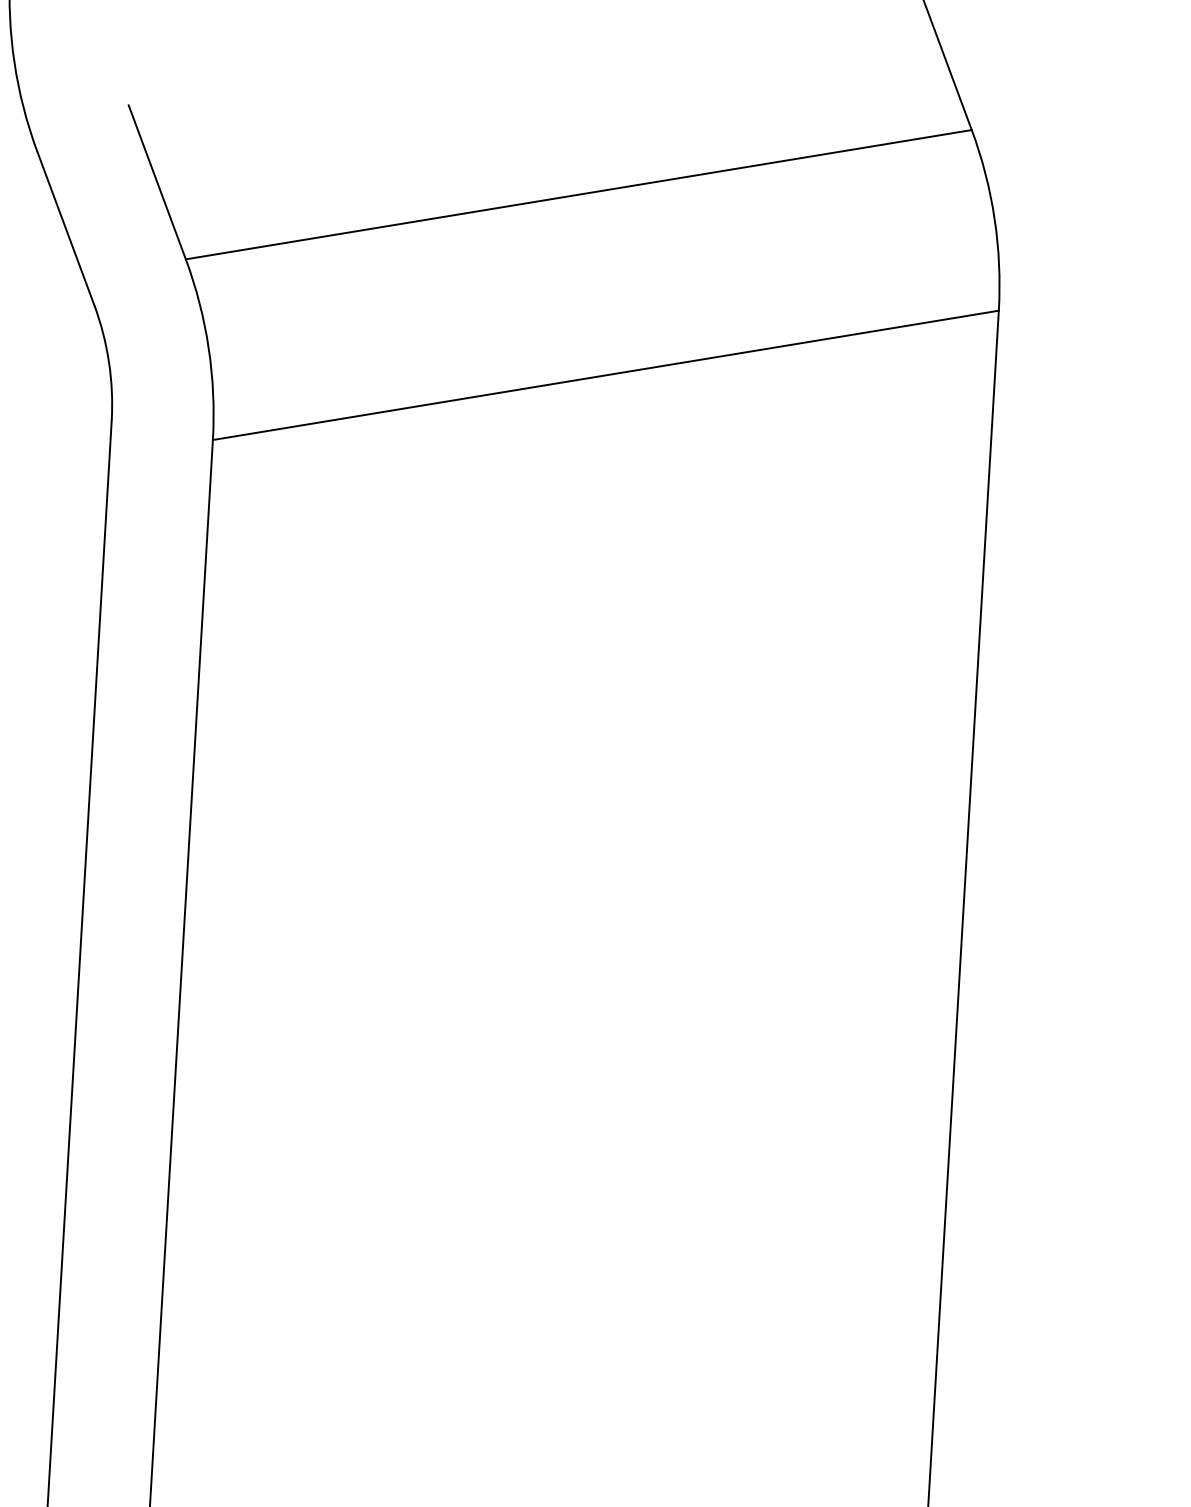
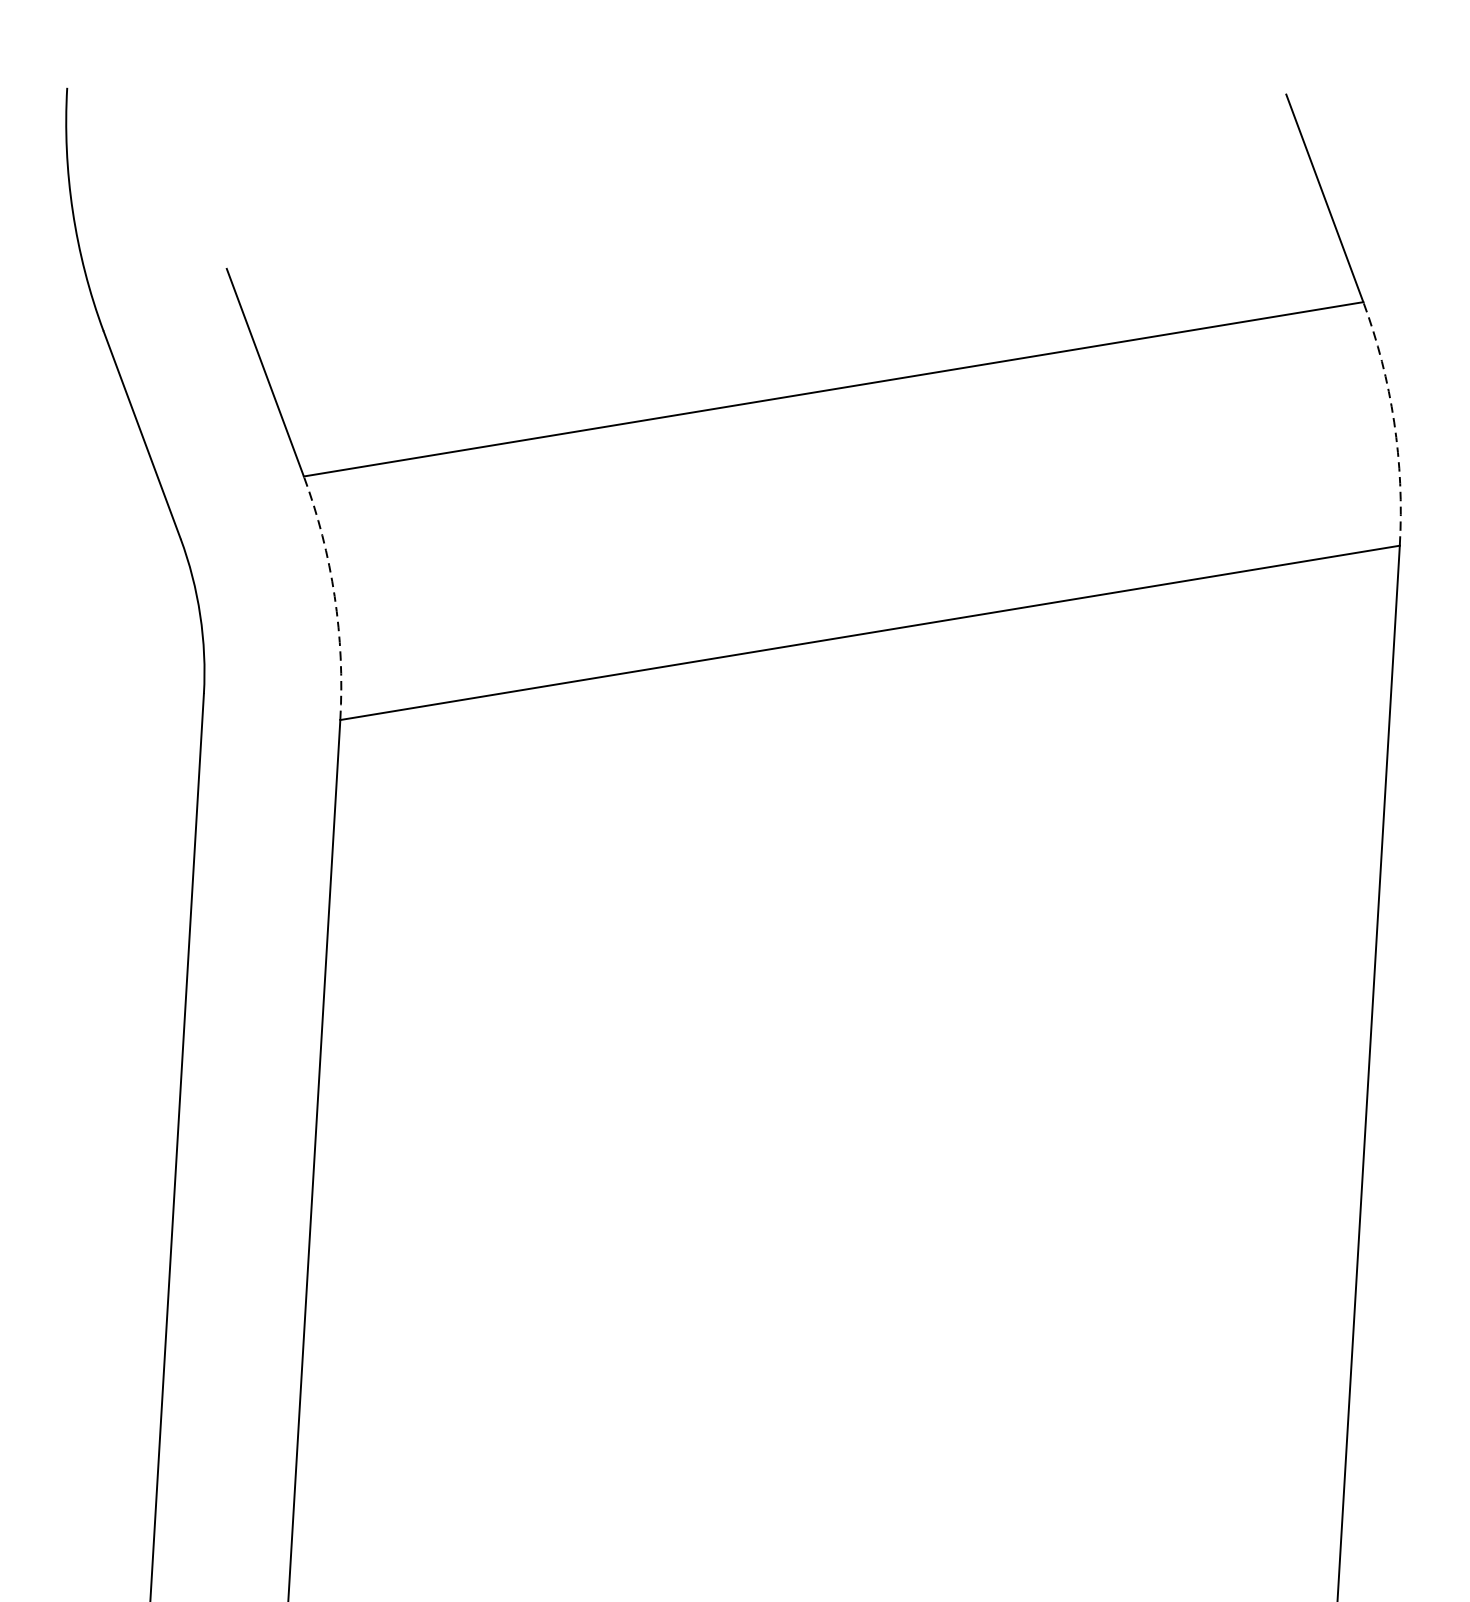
arc: (994, 218) -> (1393, 421), solid -> dashed
arc: (208, 348) -> (334, 596), solid -> dashed

